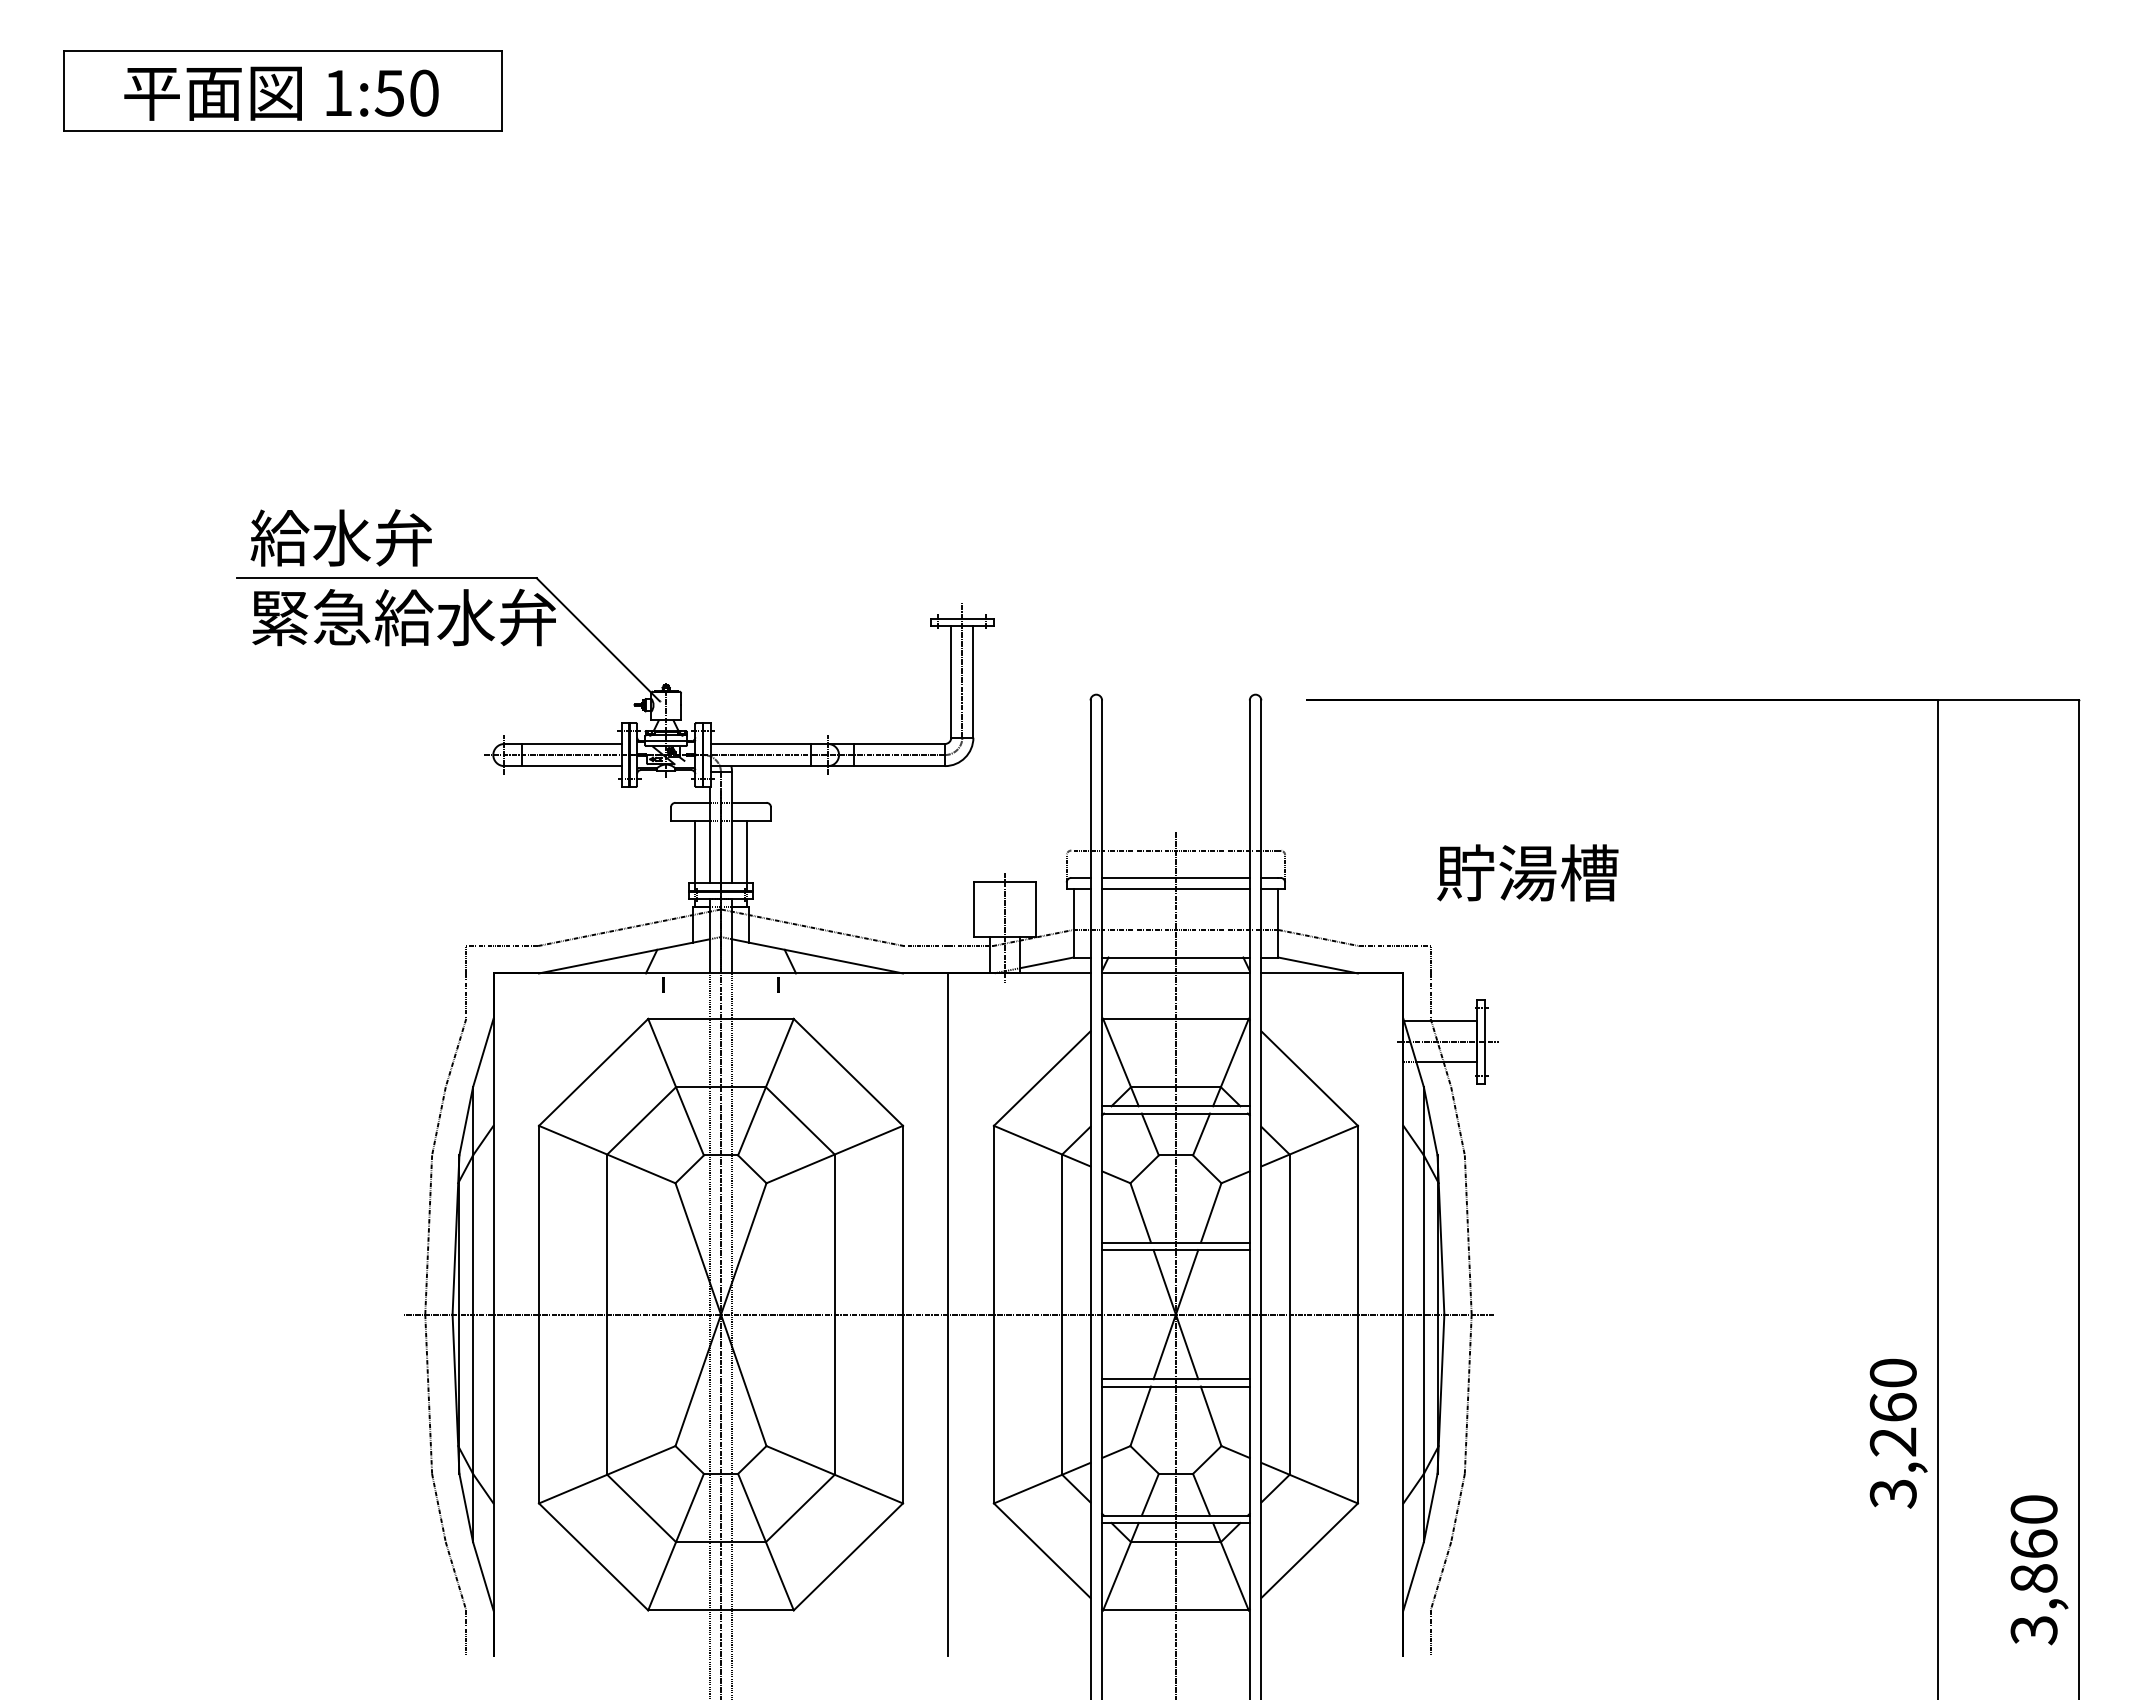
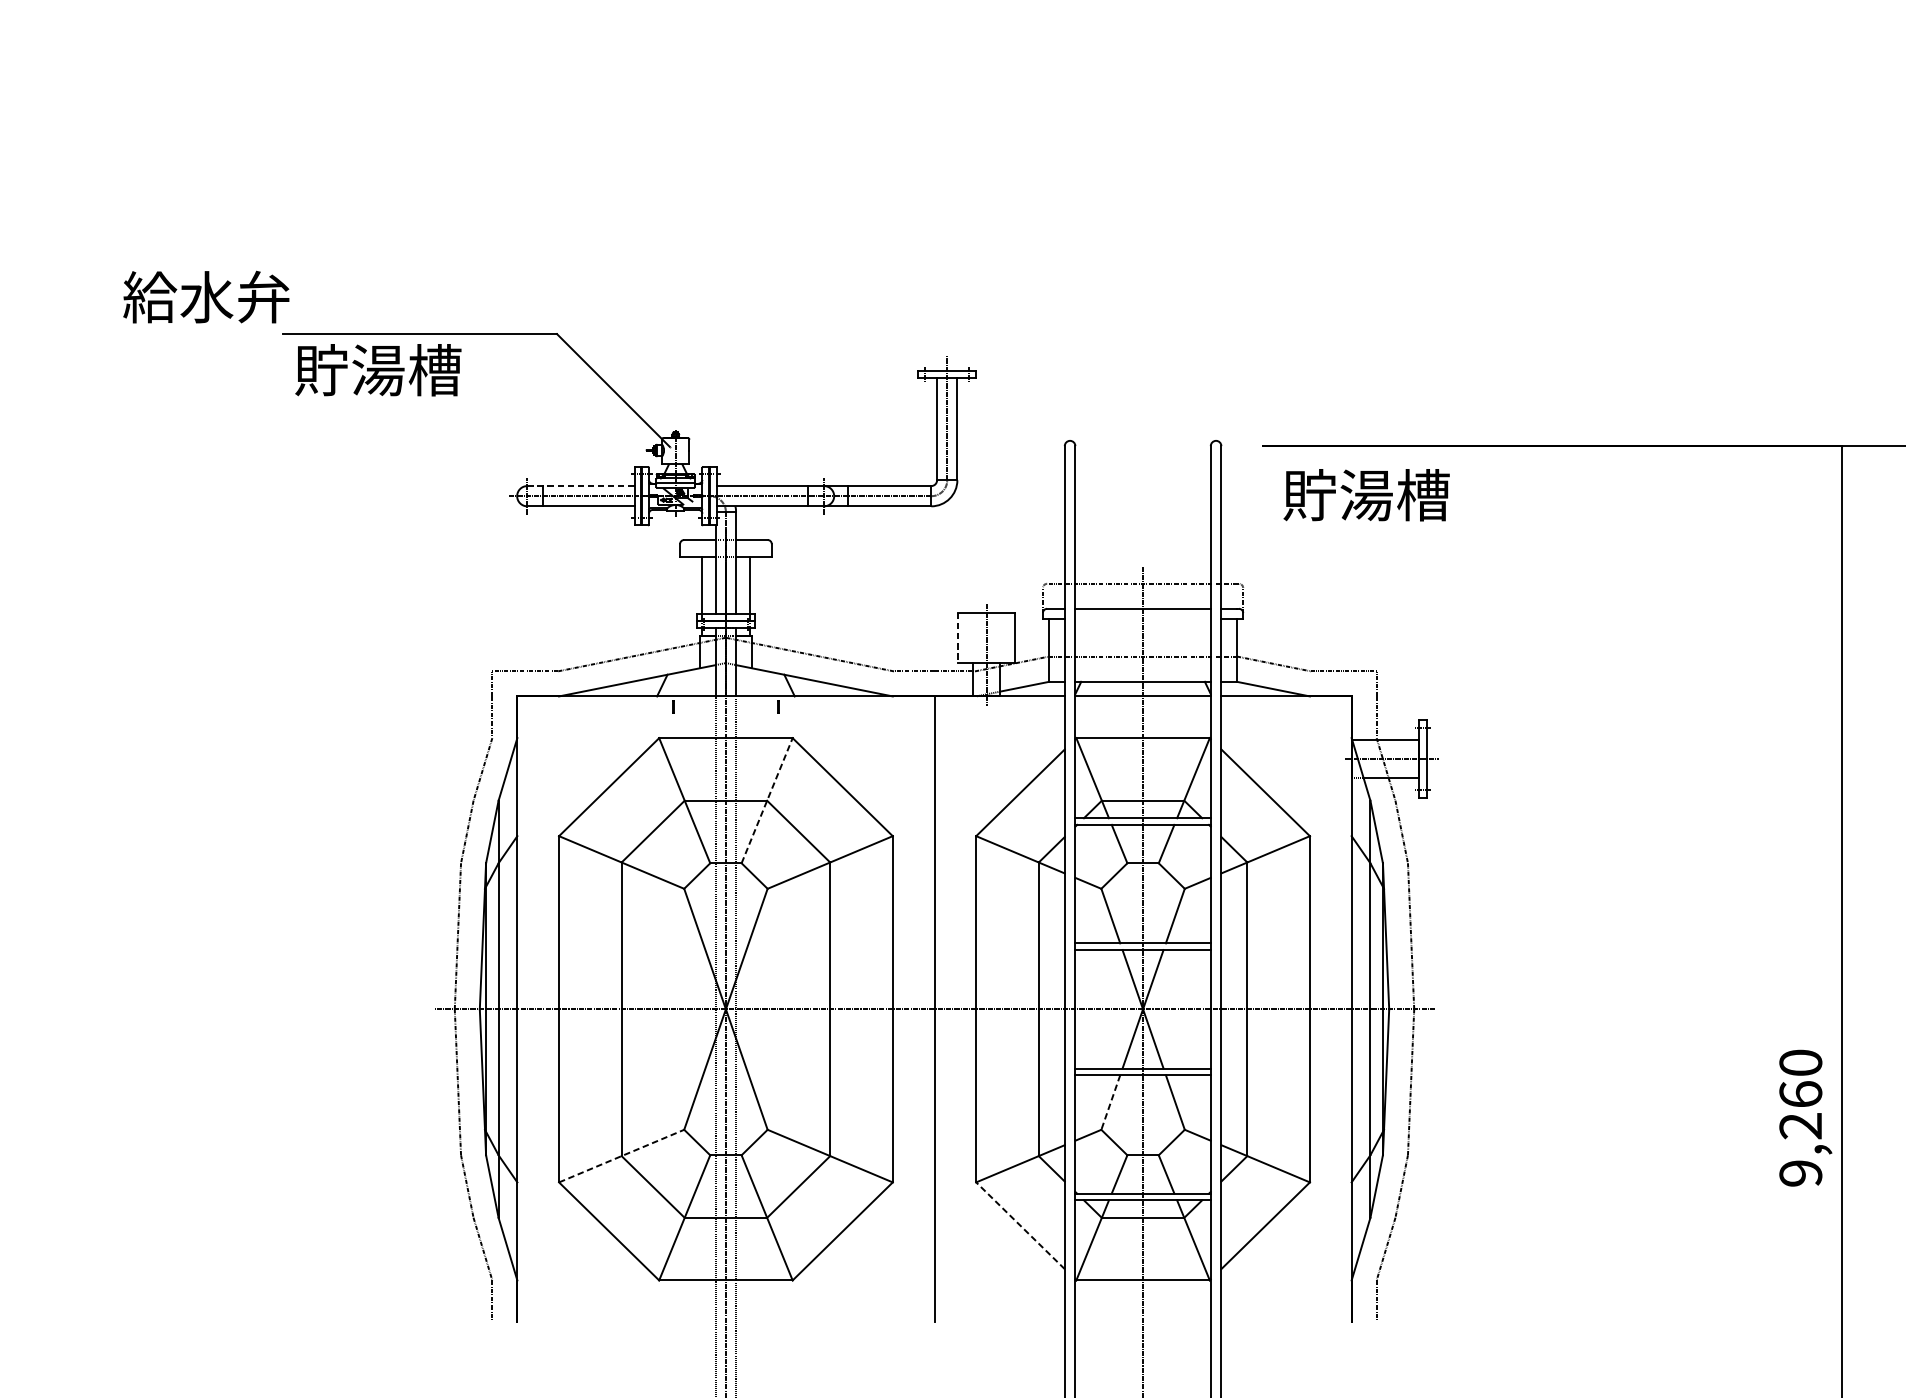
text: (340, 537) -> (205, 296), moved
text: (403, 617) -> (434, 370), 緊急給水弁 -> 貯湯槽
line: (562, 744) -> (580, 486), solid -> dashed
text: (1527, 872) -> (1366, 494), moved
line: (1175, 889) -> (1142, 619), removed
line: (974, 910) -> (958, 638), solid -> dashed
line: (765, 1087) -> (766, 801), solid -> dashed
line: (1140, 1416) -> (1110, 1102), solid -> dashed
line: (607, 1474) -> (621, 1155), solid -> dashed
text: (1893, 1493) -> (1801, 1173), 3,260 -> 9,260
line: (1042, 1550) -> (1020, 1225), solid -> dashed

